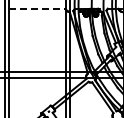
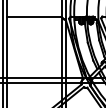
line: (37, 8) -> (34, 16), dashed -> solid

